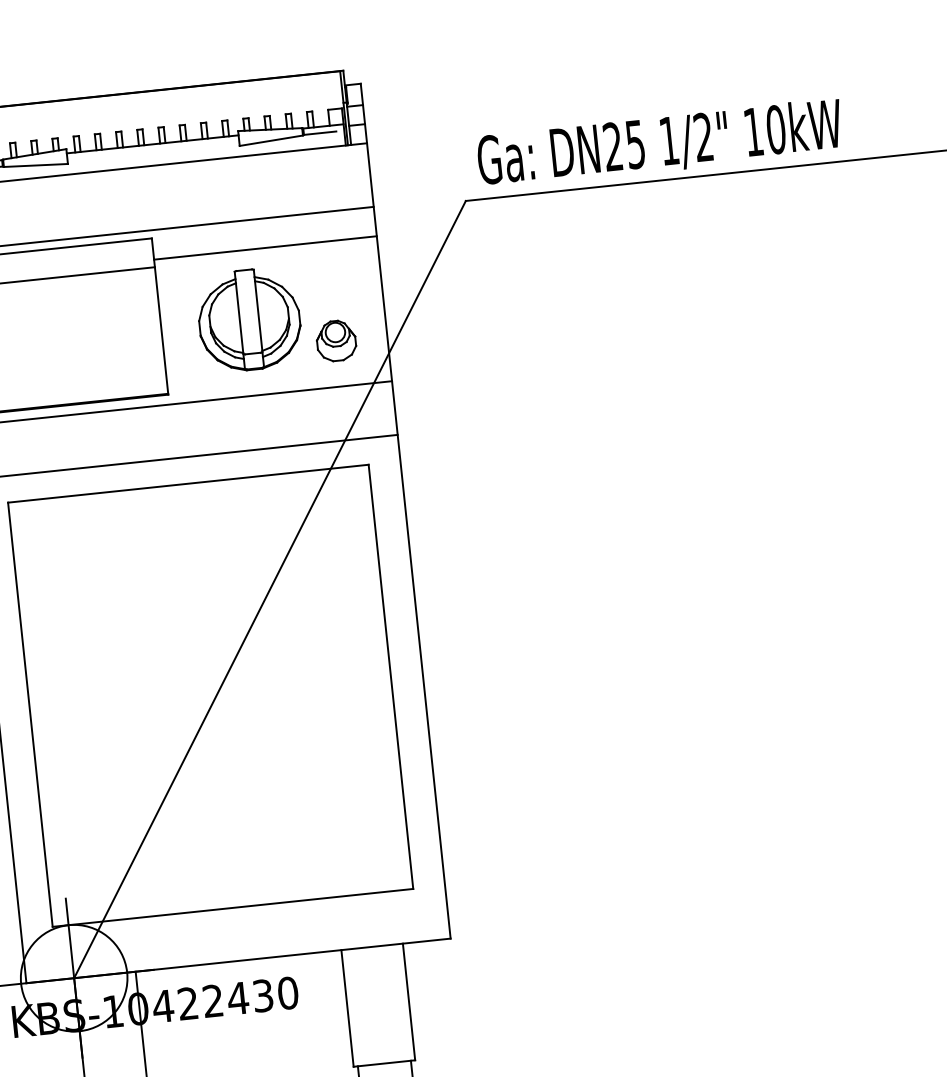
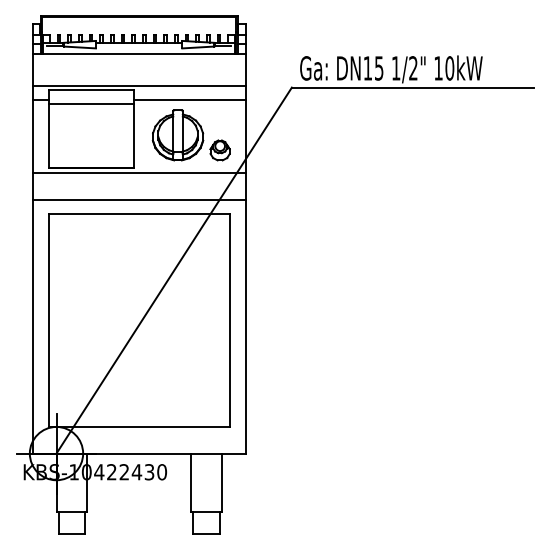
text: (612, 147) -> (367, 68), DN25 -> DN15

